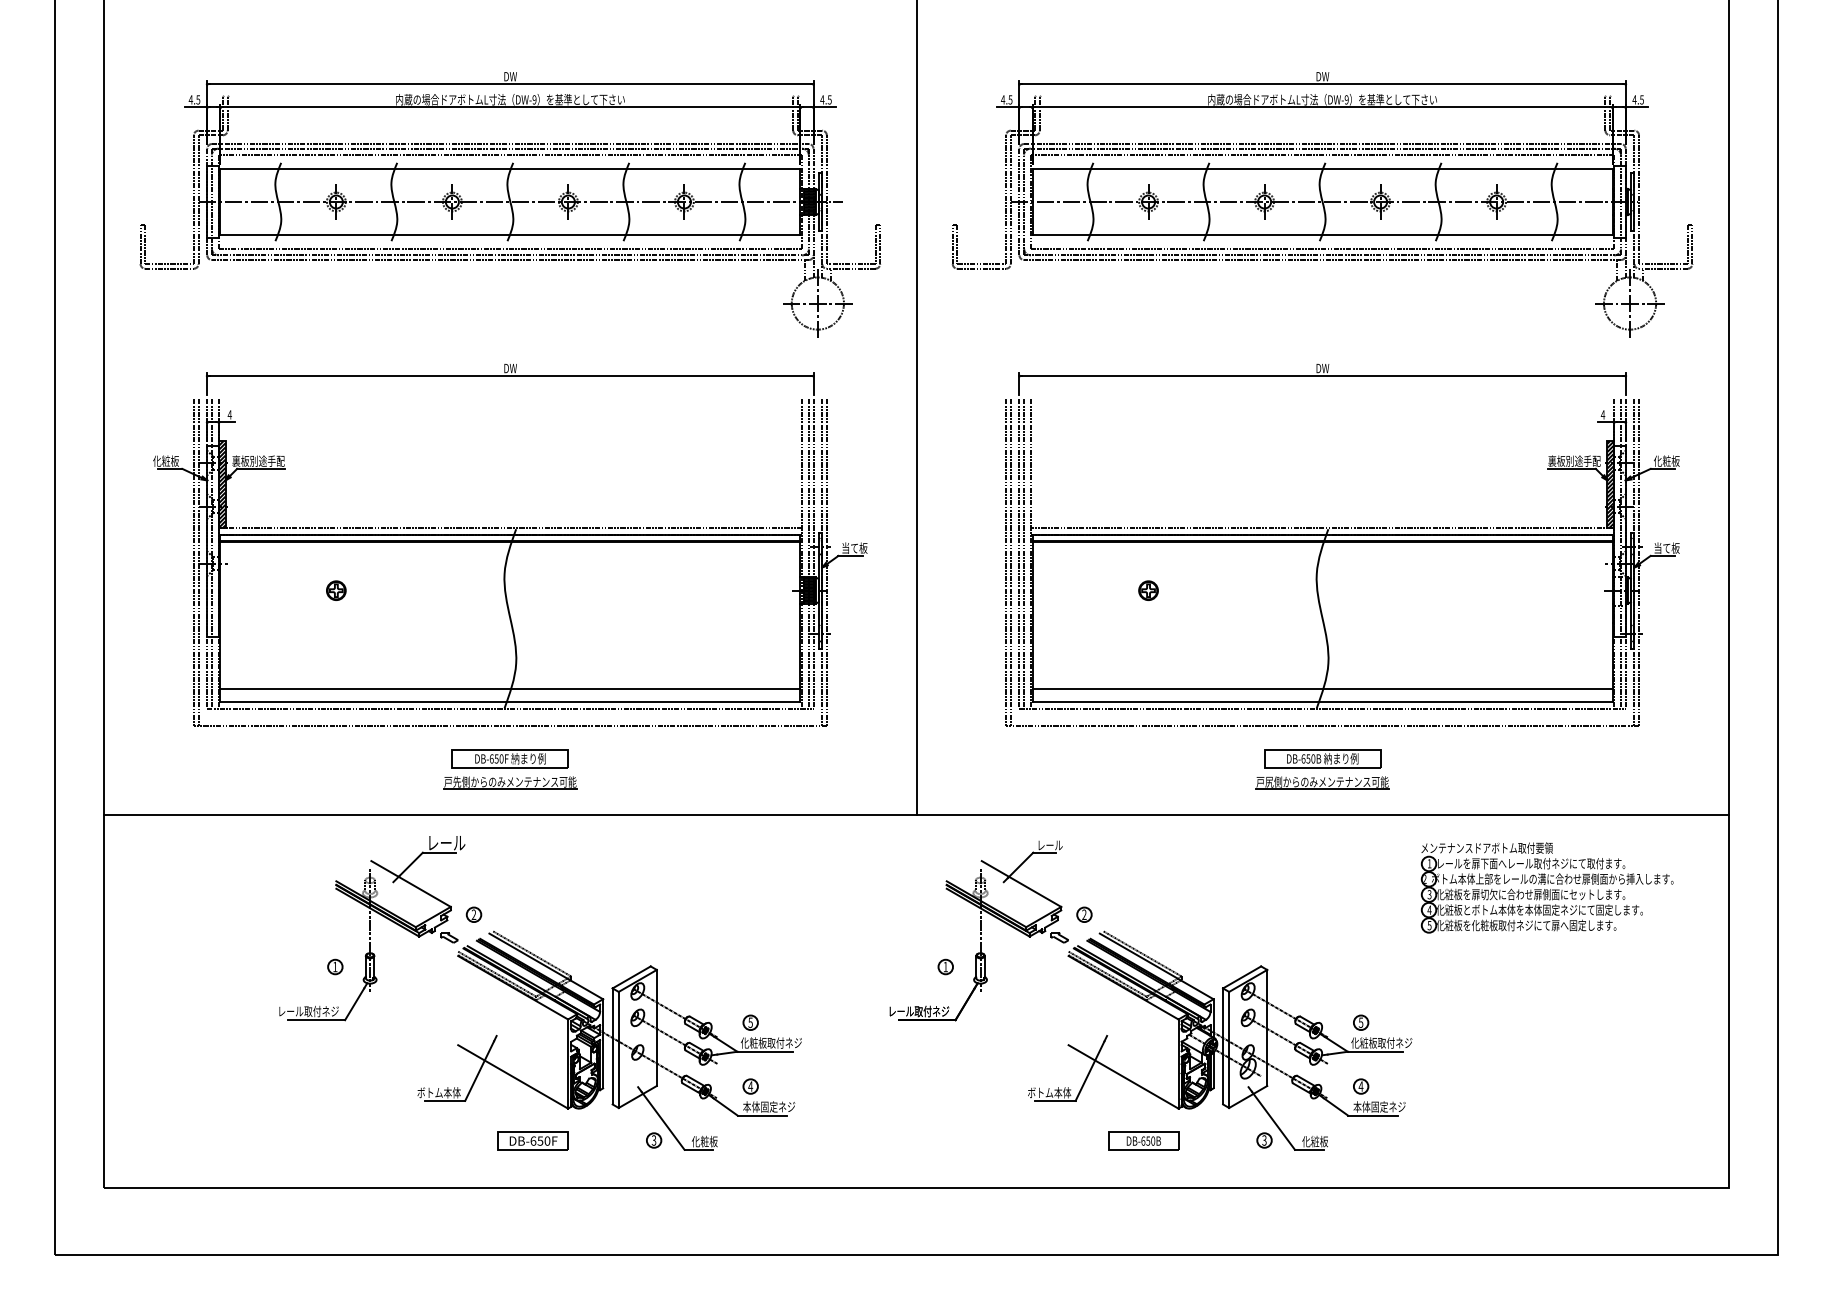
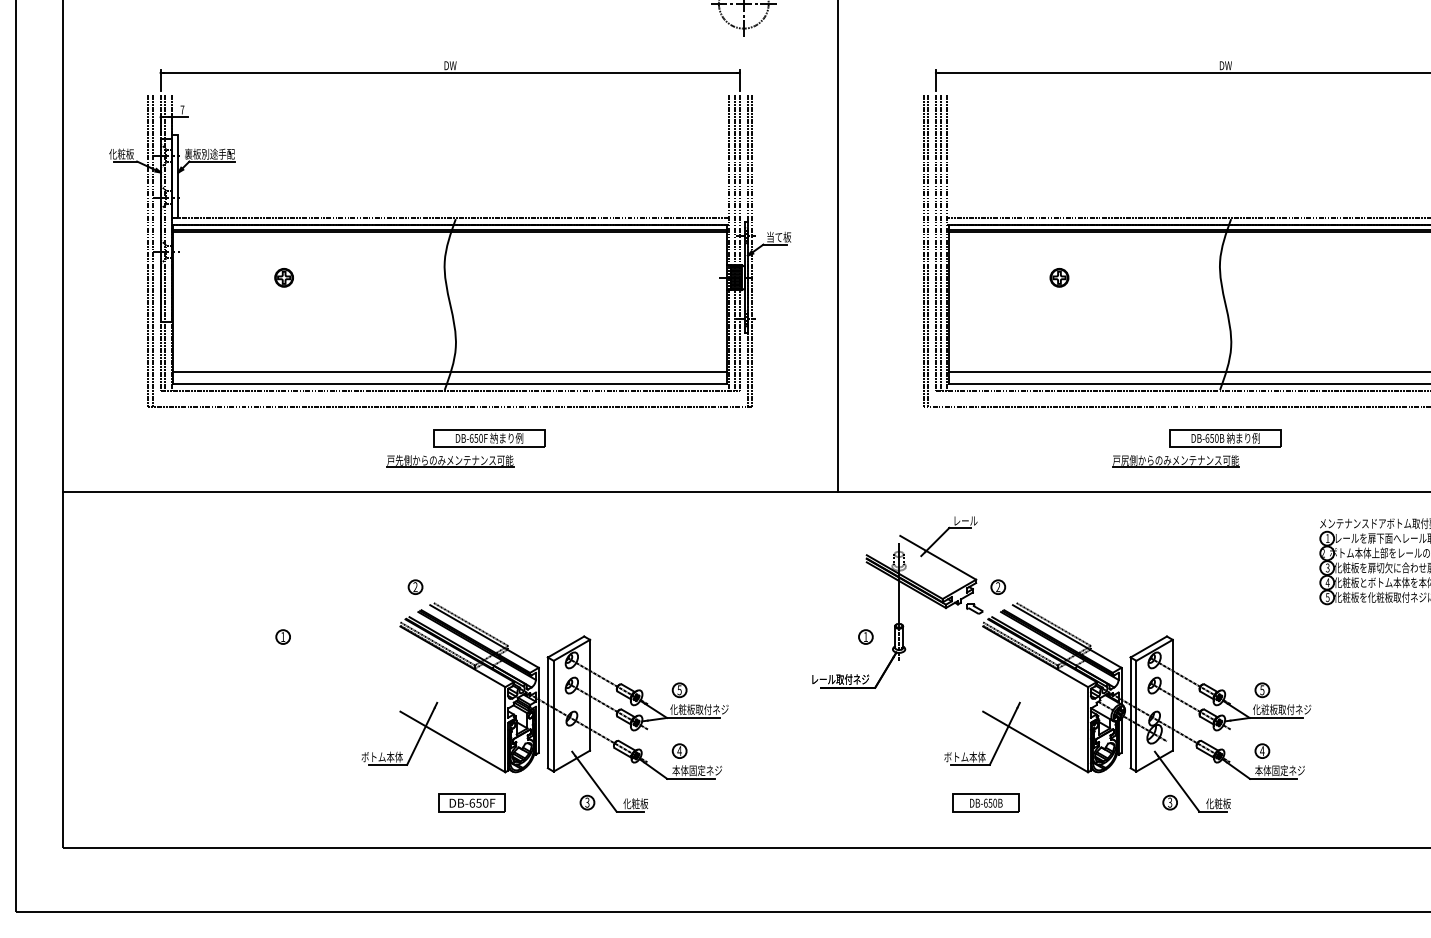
text: (229, 414) -> (182, 109), 4 -> 7
hatch: (221, 484) -> (174, 176), removed
part: (509, 758) -> (488, 438), moved
part: (1322, 782) -> (1175, 460), moved
part: (372, 928) -> (318, 600), removed
part: (1143, 1140) -> (985, 802), moved

